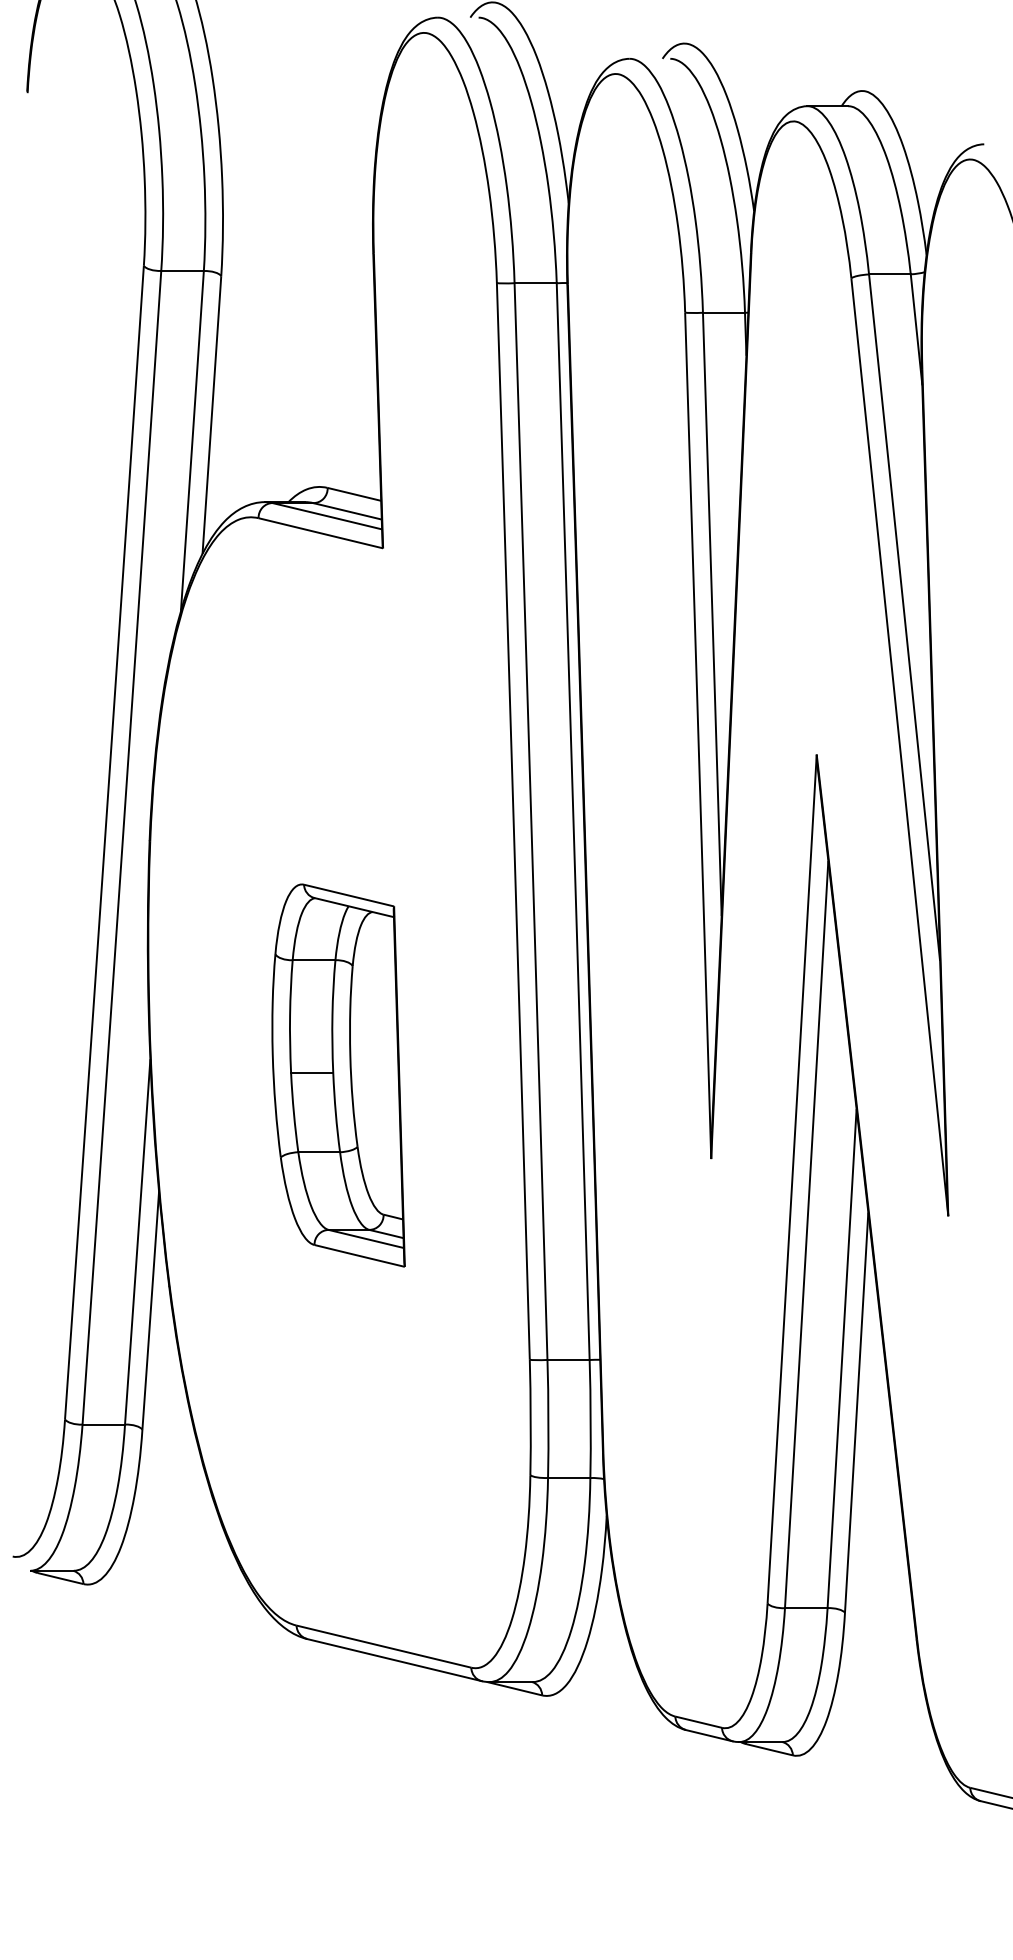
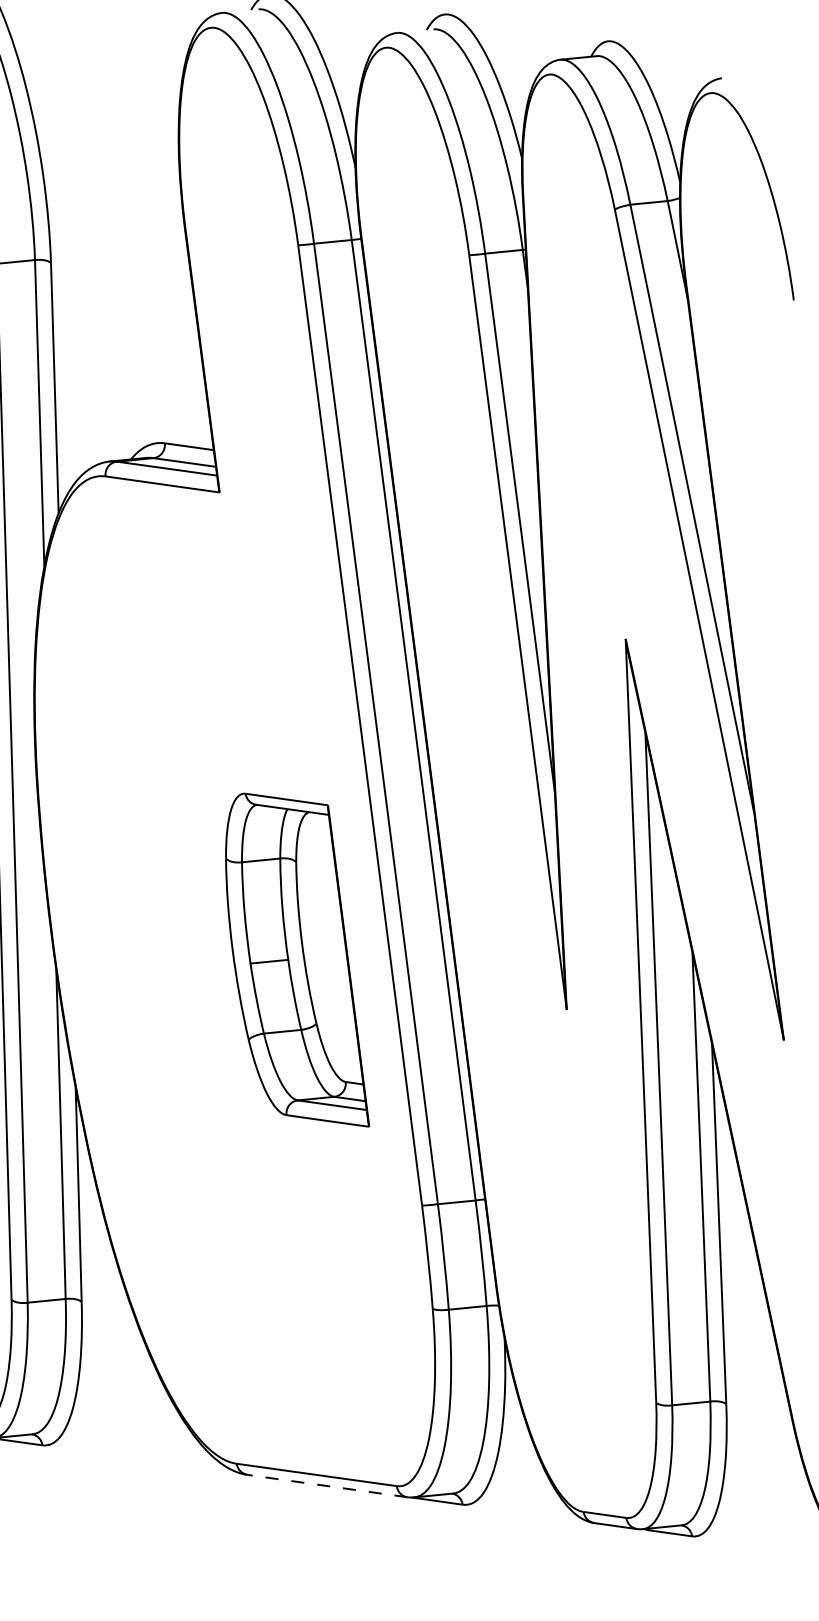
part: (338, 1075) -> (293, 961), moved
line: (394, 1660) -> (327, 1486), solid -> dashed

